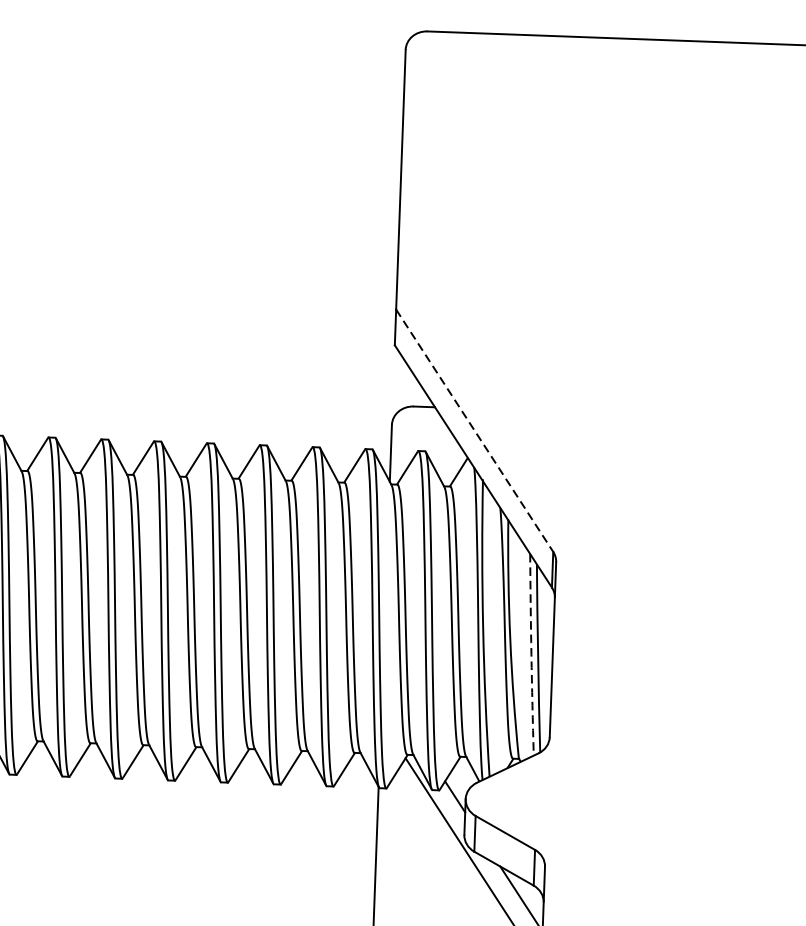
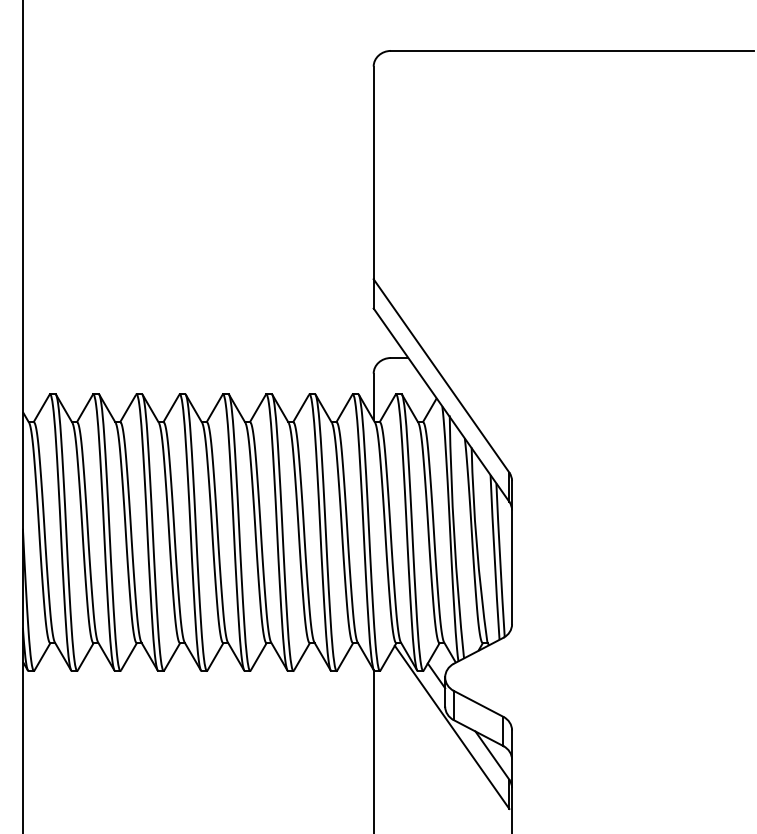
line: (474, 431) -> (441, 376), dashed -> solid
arc: (531, 654) -> (494, 557), dashed -> solid

